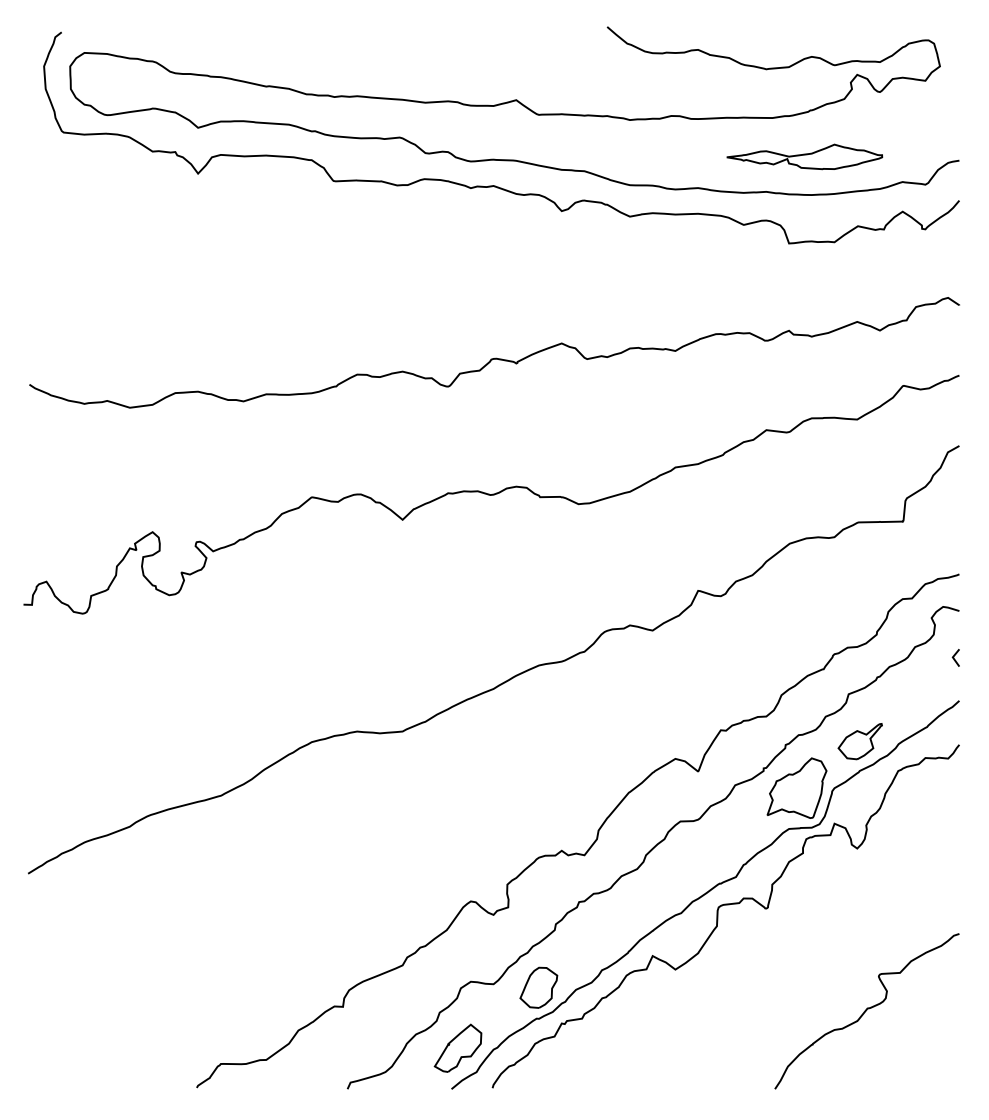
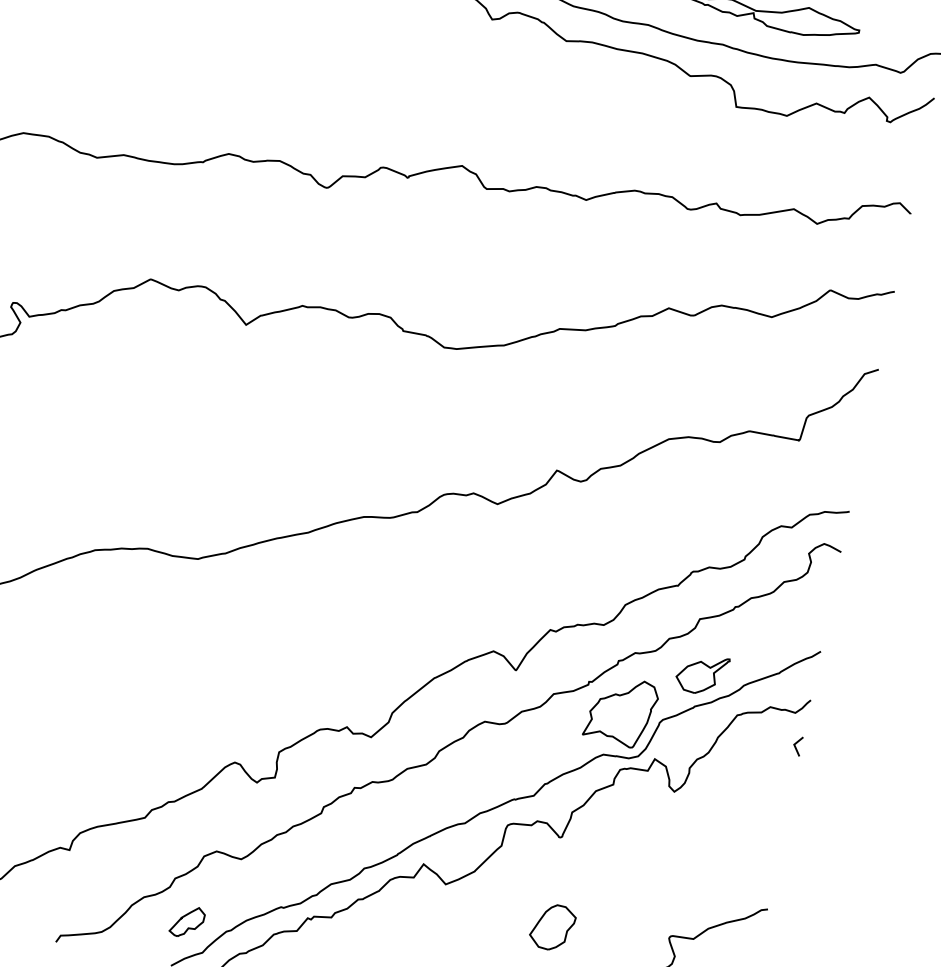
line: (954, 657) -> (796, 745), moved
part: (538, 987) -> (552, 926), moved
part: (457, 1047) -> (186, 921), size x0.6

